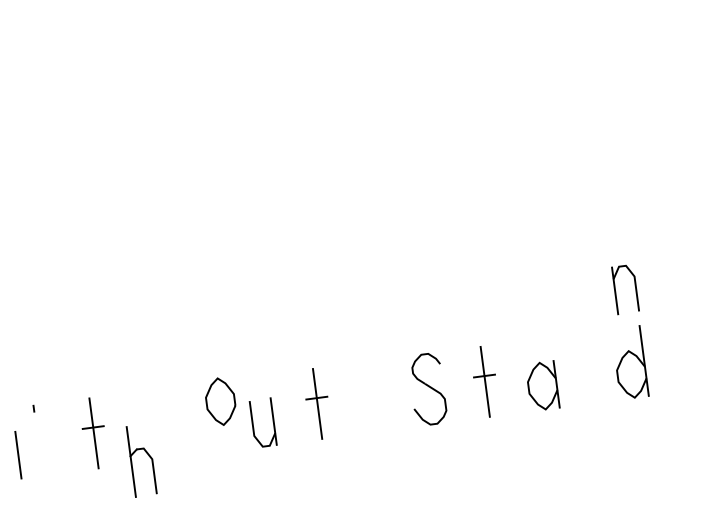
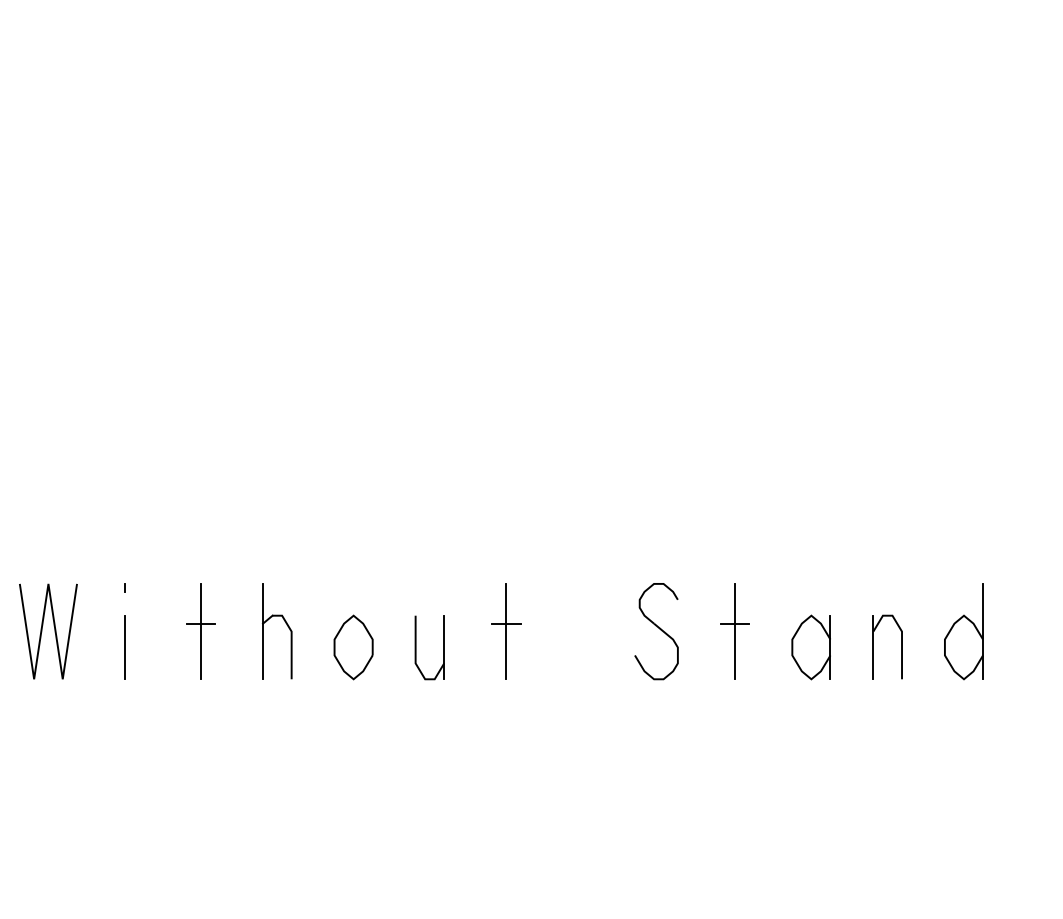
part: (615, 290) -> (873, 646), moved
part: (629, 362) -> (963, 631), moved
part: (220, 401) -> (353, 647), moved
line: (18, 455) -> (124, 647), moved
part: (147, 455) -> (286, 625), moved

